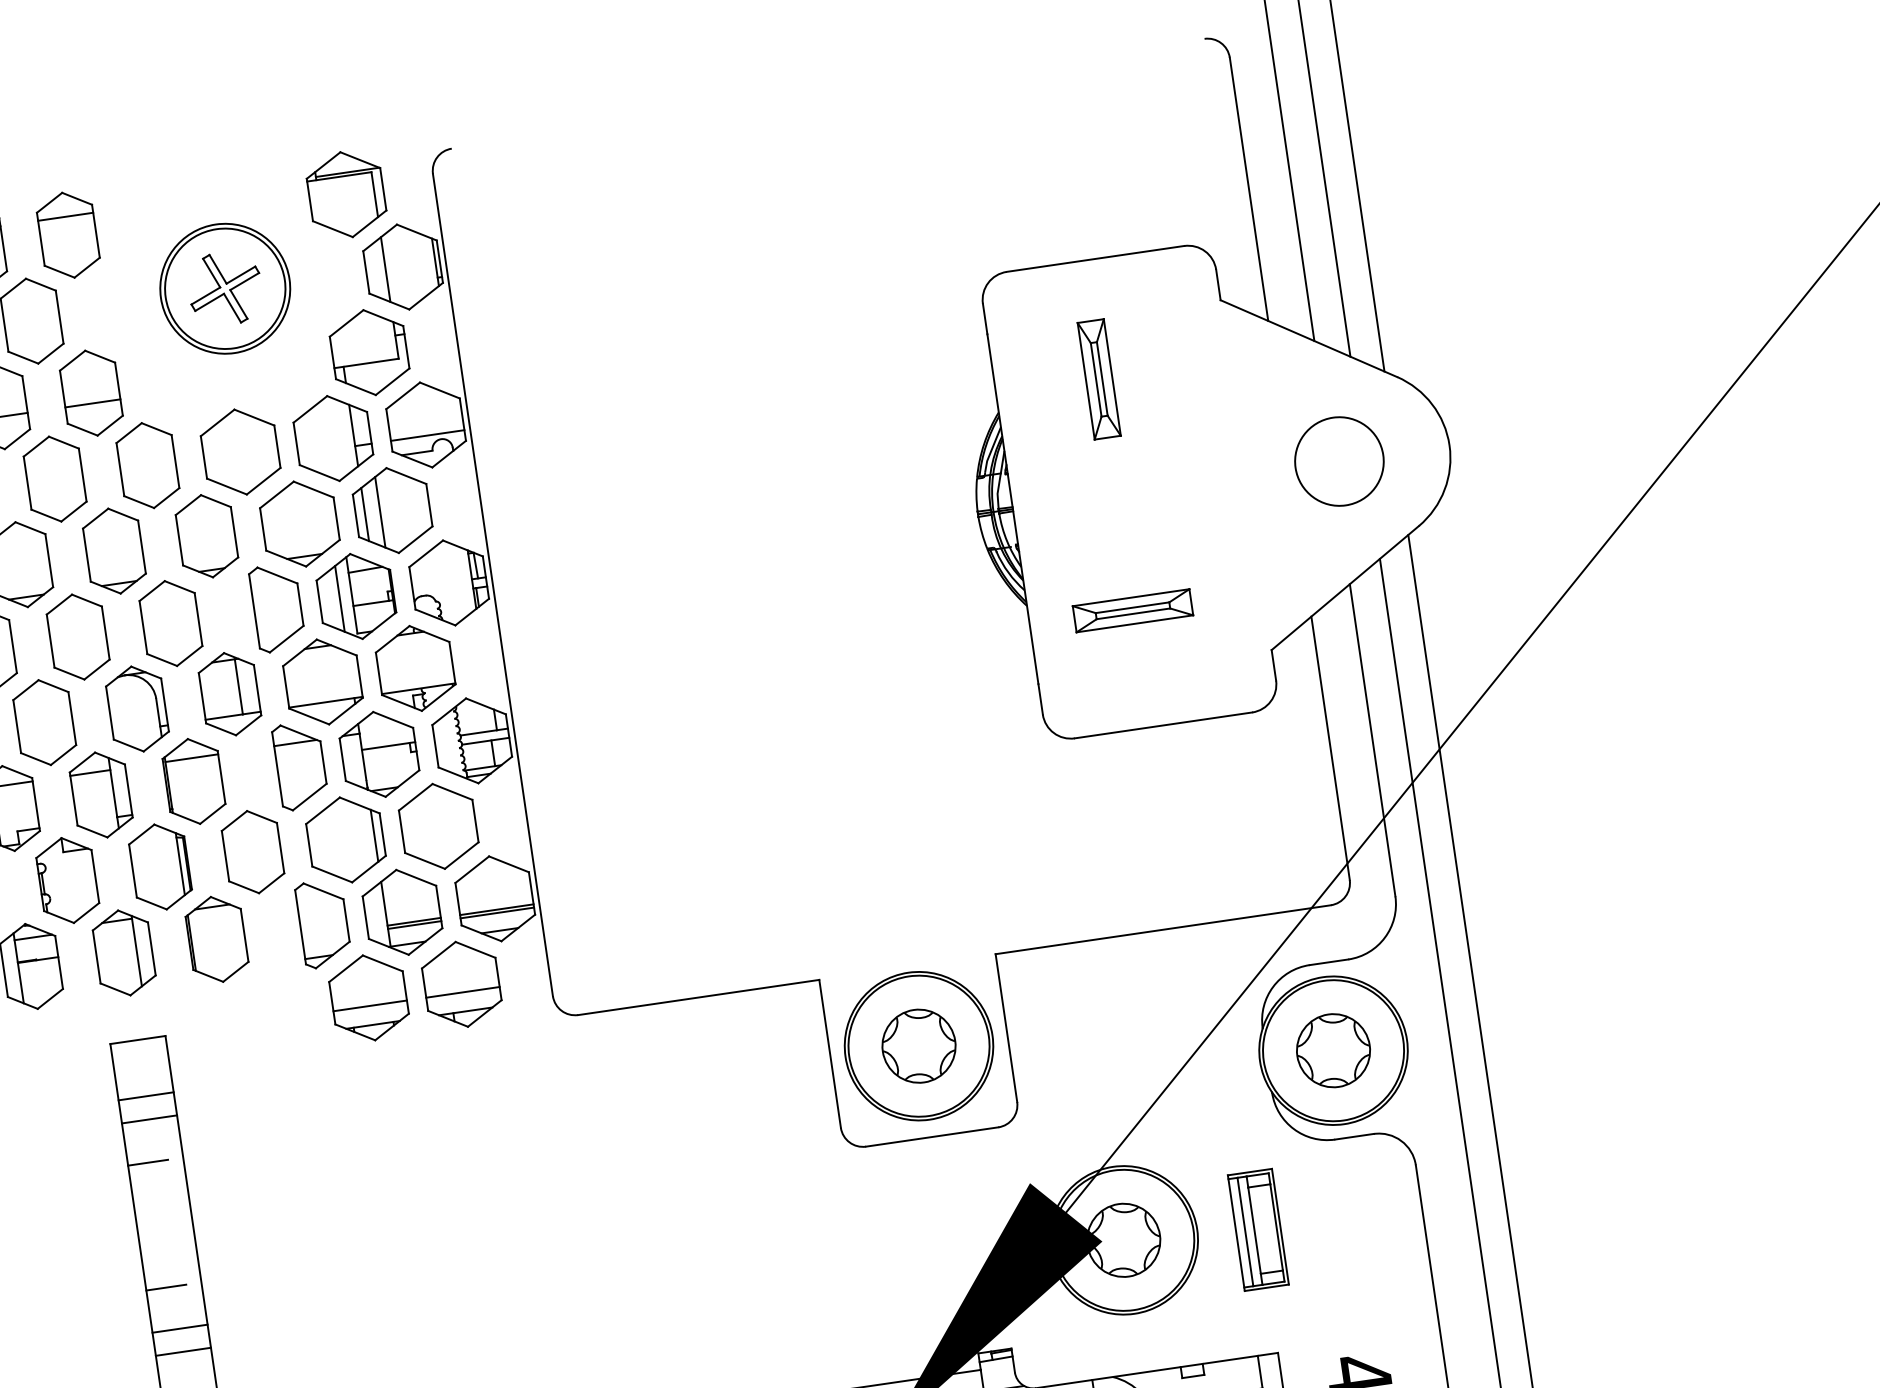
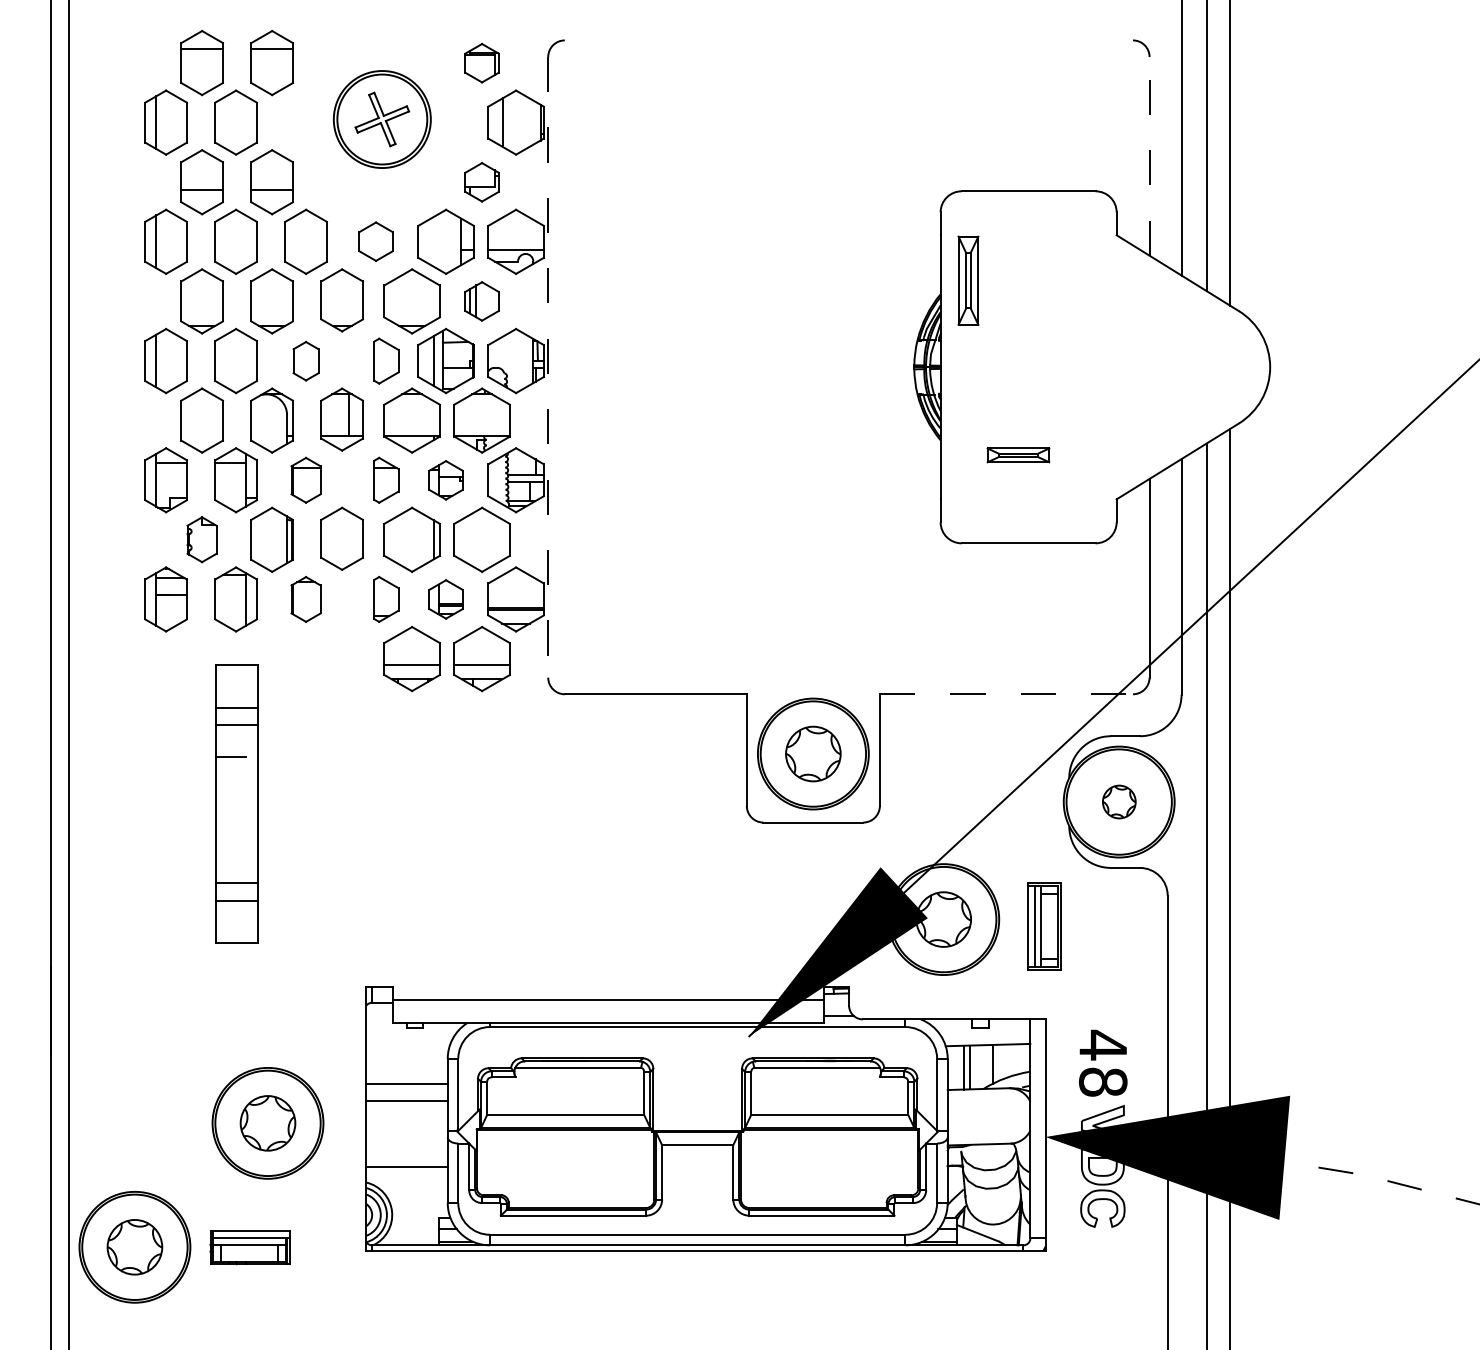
line: (1248, 188) -> (1149, 155), solid -> dashed
part: (345, 195) -> (481, 63), size x0.6
part: (368, 353) -> (481, 182), size x0.6
part: (1099, 379) -> (968, 280), moved
part: (239, 451) -> (375, 241), size x0.6
circle: (1340, 461) -> (1187, 367), removed
part: (391, 510) -> (481, 301), size x0.6
line: (493, 585) -> (548, 367), solid -> dashed
part: (277, 608) -> (386, 361), size x0.7
part: (1133, 610) -> (1018, 455), size x0.7
part: (170, 624) -> (305, 361), size x0.6
part: (378, 754) -> (445, 480), size x0.6
part: (300, 766) -> (386, 480), size x0.7
part: (193, 781) -> (305, 480), size x0.7
part: (66, 880) -> (201, 539), size x0.7
part: (401, 912) -> (445, 599), size x0.6
part: (323, 923) -> (386, 599), size x0.7
line: (1163, 929) -> (1006, 694), solid -> dashed
part: (216, 939) -> (305, 599), size x0.7
part: (1333, 1049) -> (1119, 801), size x0.6
line: (166, 1287) -> (231, 851), removed

